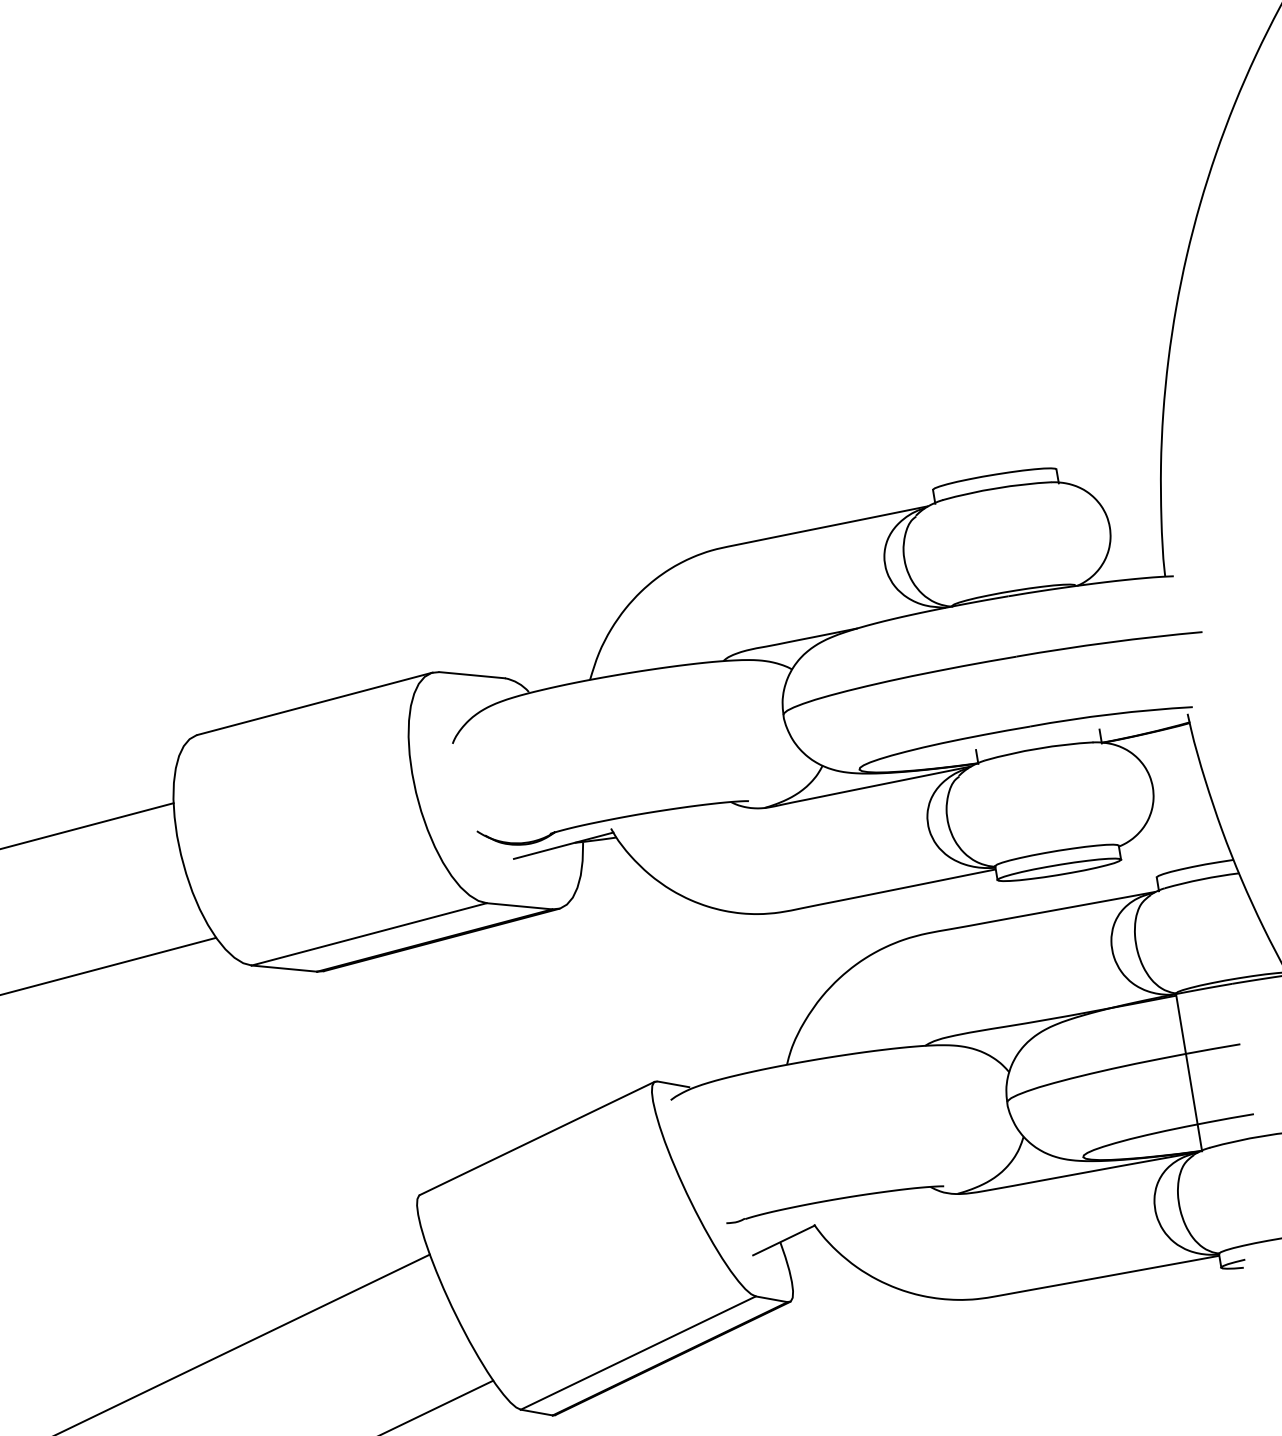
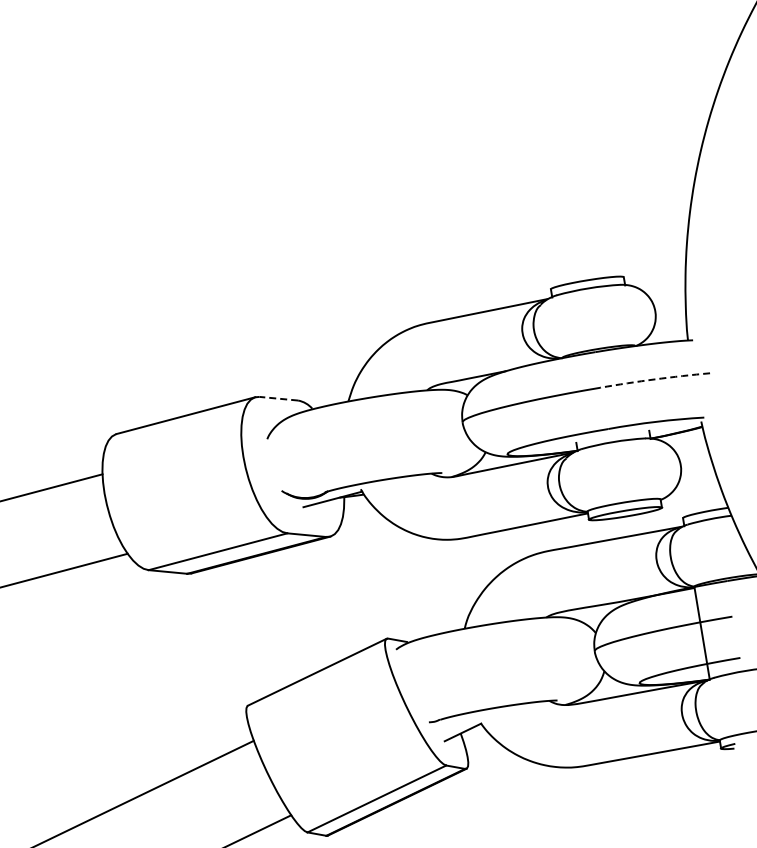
arc: (1110, 642) -> (655, 379), solid -> dashed
line: (471, 674) -> (278, 398), solid -> dashed

